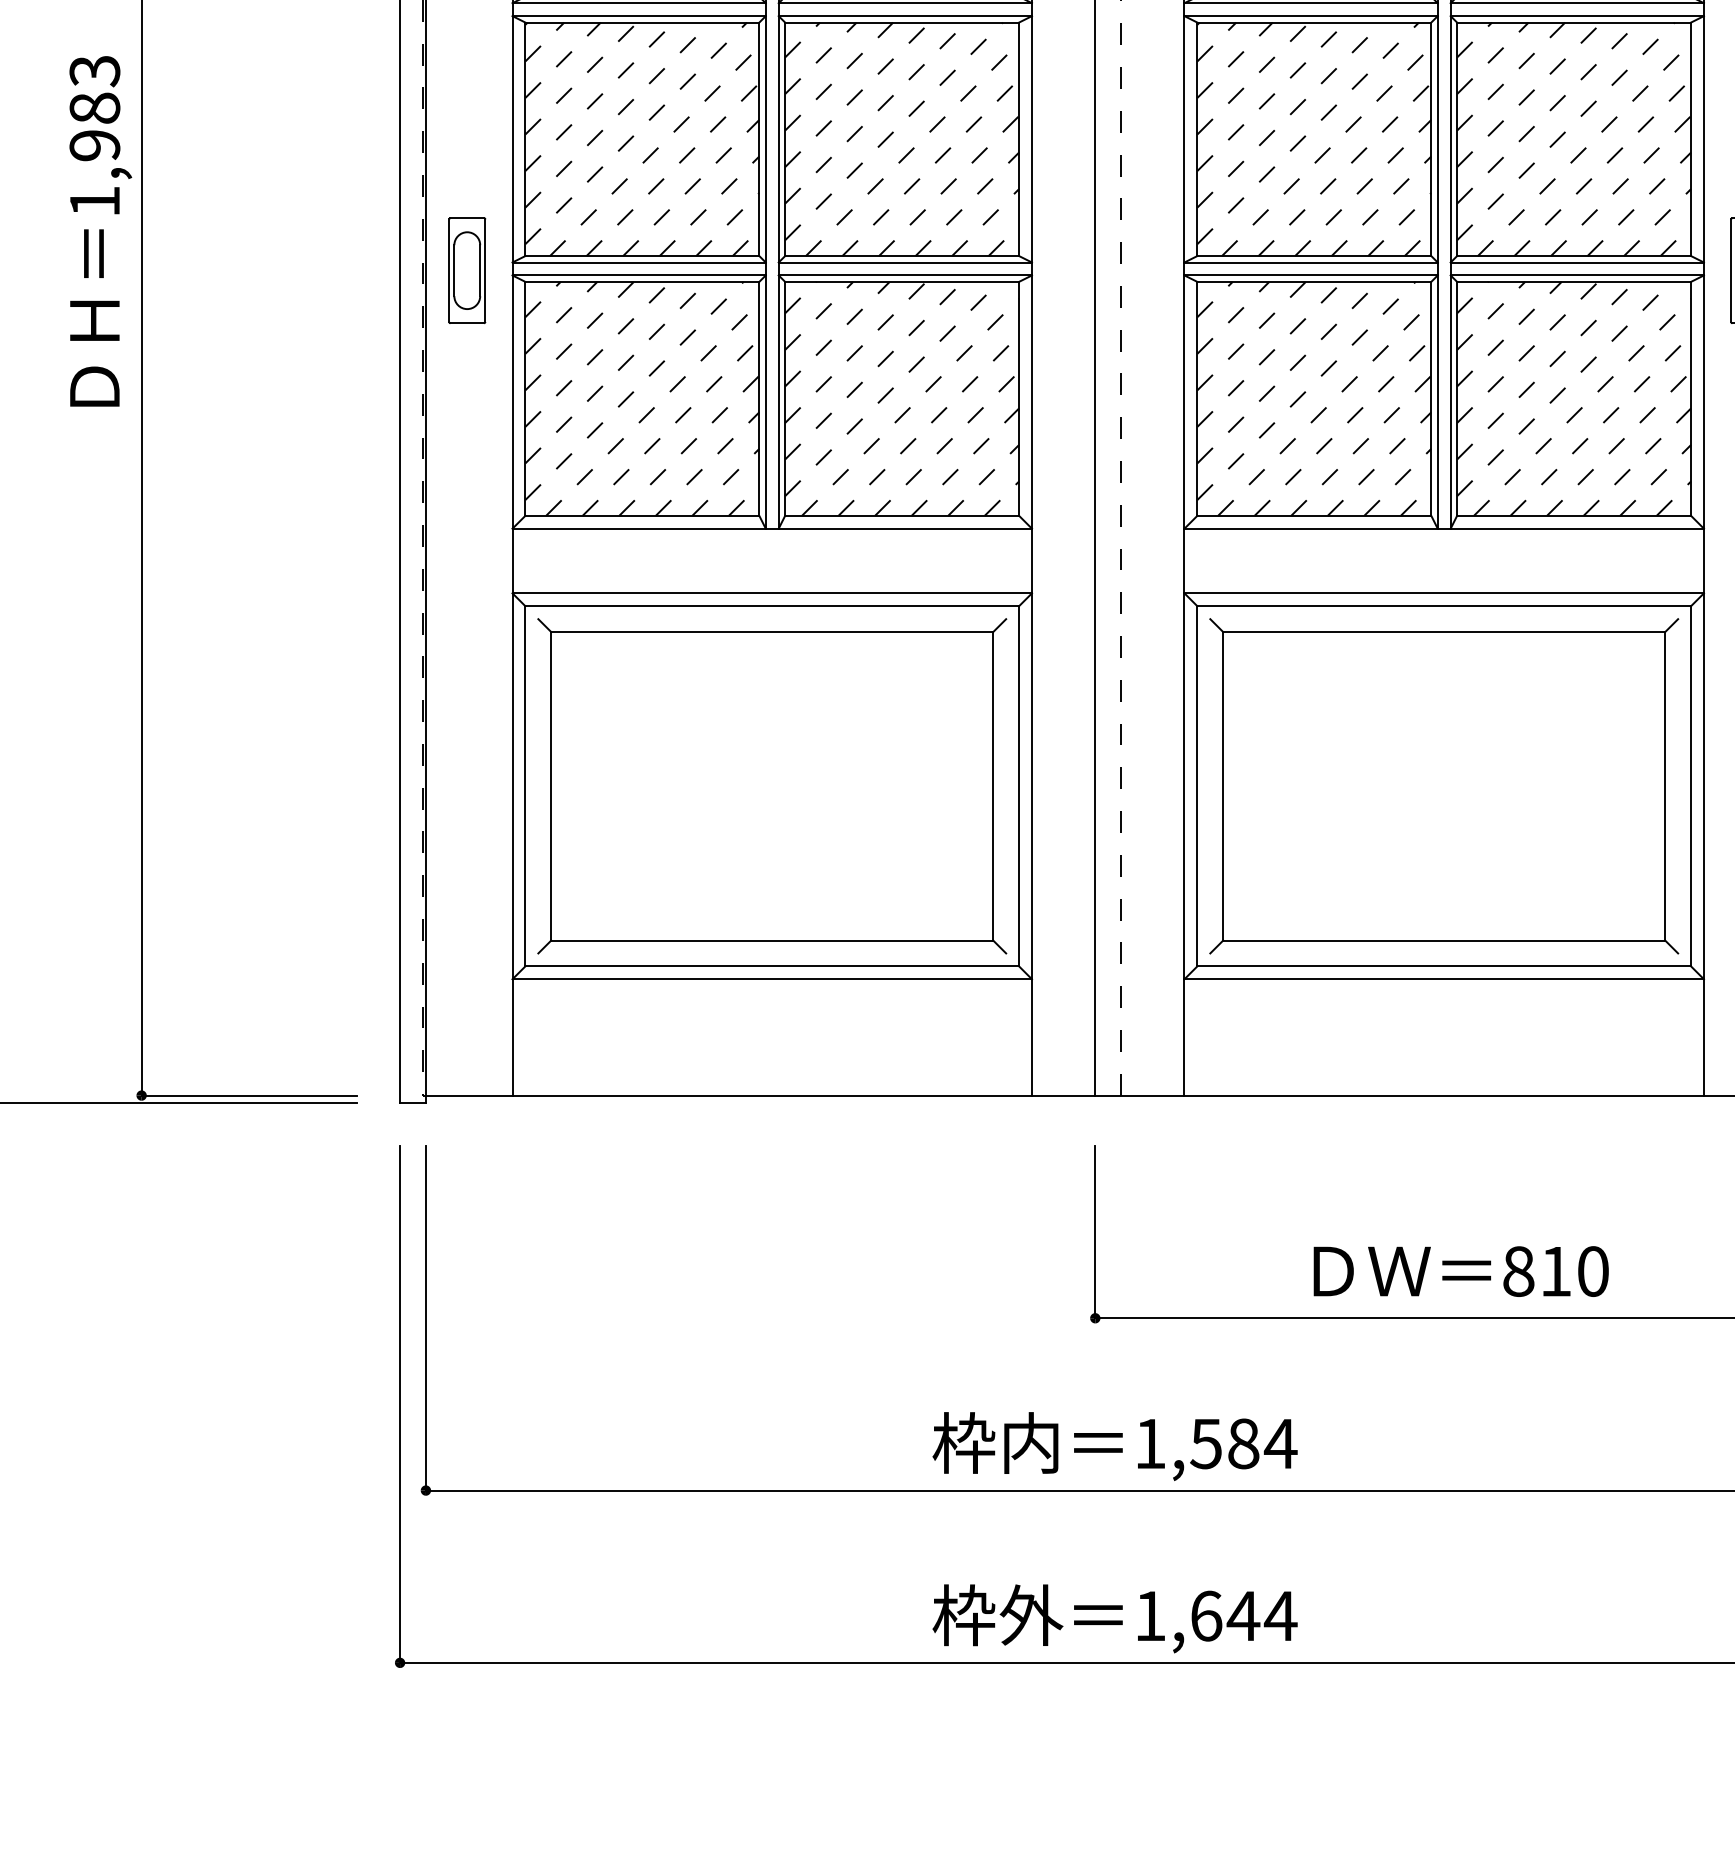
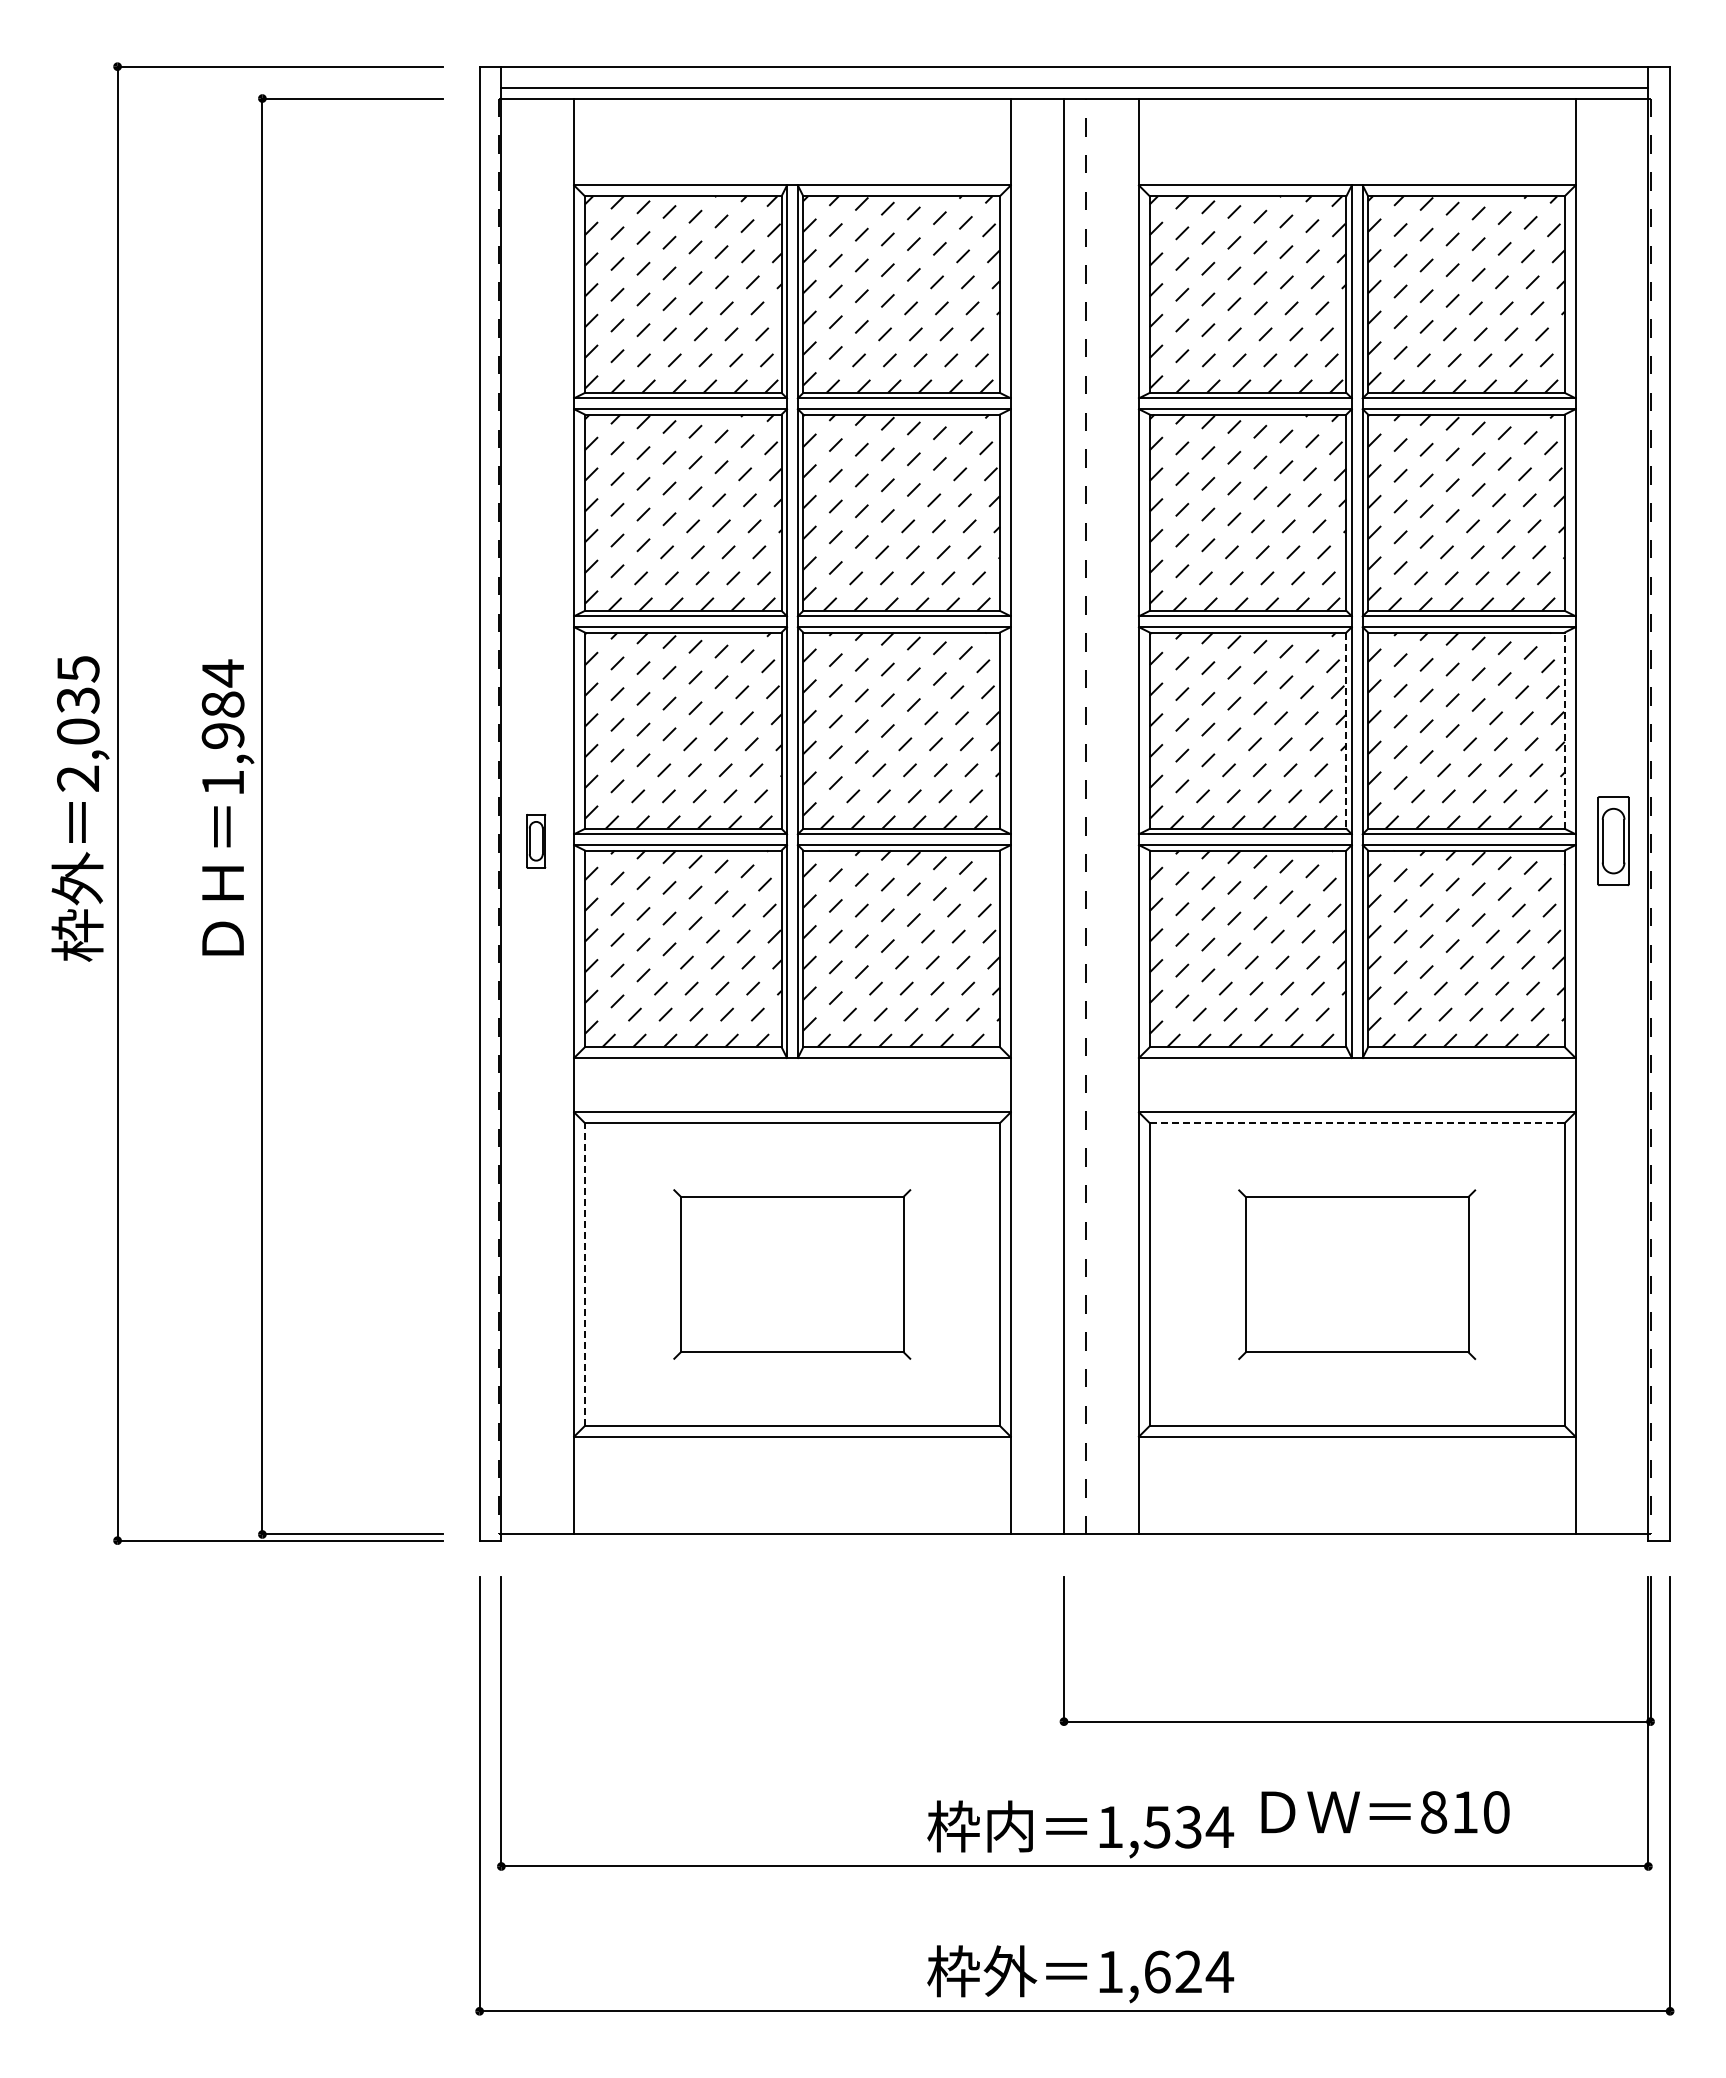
text: (94, 71) -> (222, 673), 1,983 -> 1,984
line: (1690, 139) -> (1564, 730), solid -> dashed
line: (1431, 140) -> (1346, 731), solid -> dashed
part: (467, 271) -> (536, 841), size x0.6
line: (1444, 606) -> (1357, 1123), solid -> dashed
line: (524, 786) -> (584, 1274), solid -> dashed
part: (771, 786) -> (791, 1274), size x0.6
part: (1443, 786) -> (1356, 1274), size x0.6
text: (1461, 1271) -> (1385, 1812), moved
text: (1243, 1442) -> (1188, 1826), 1,584 -> 1,534
text: (1243, 1615) -> (1188, 1971), 1,644 -> 1,624

